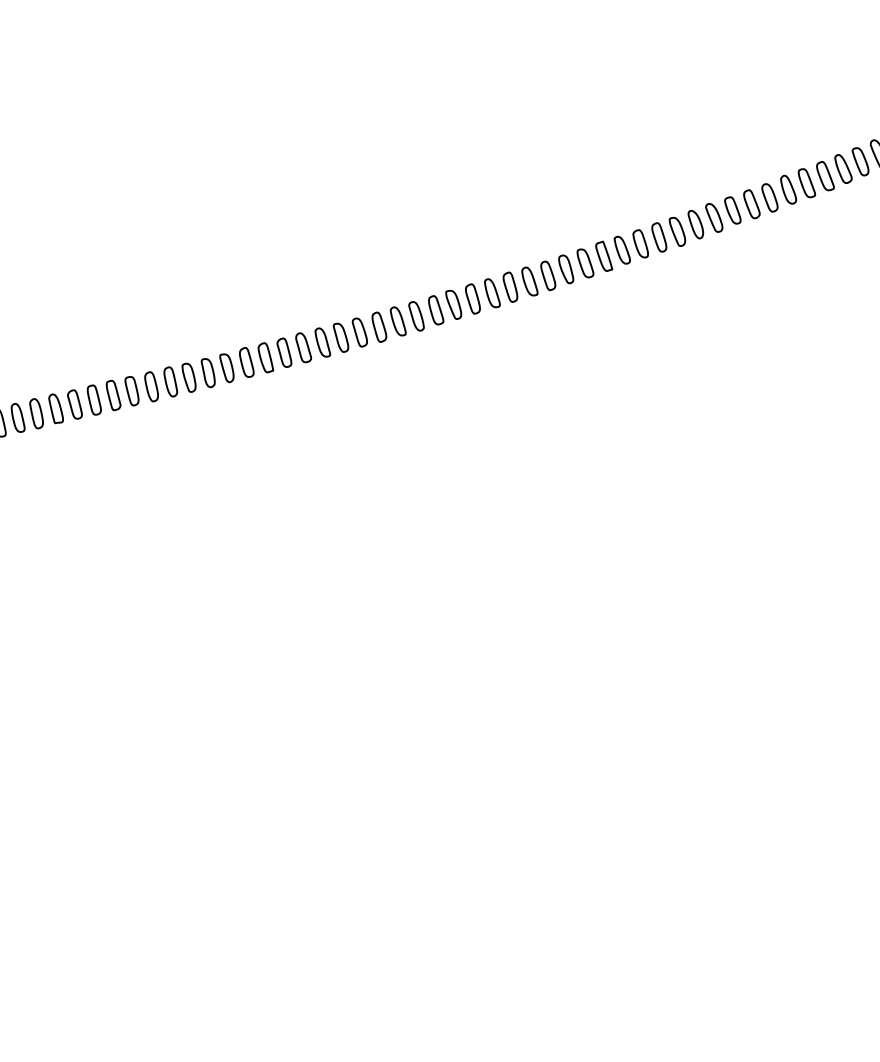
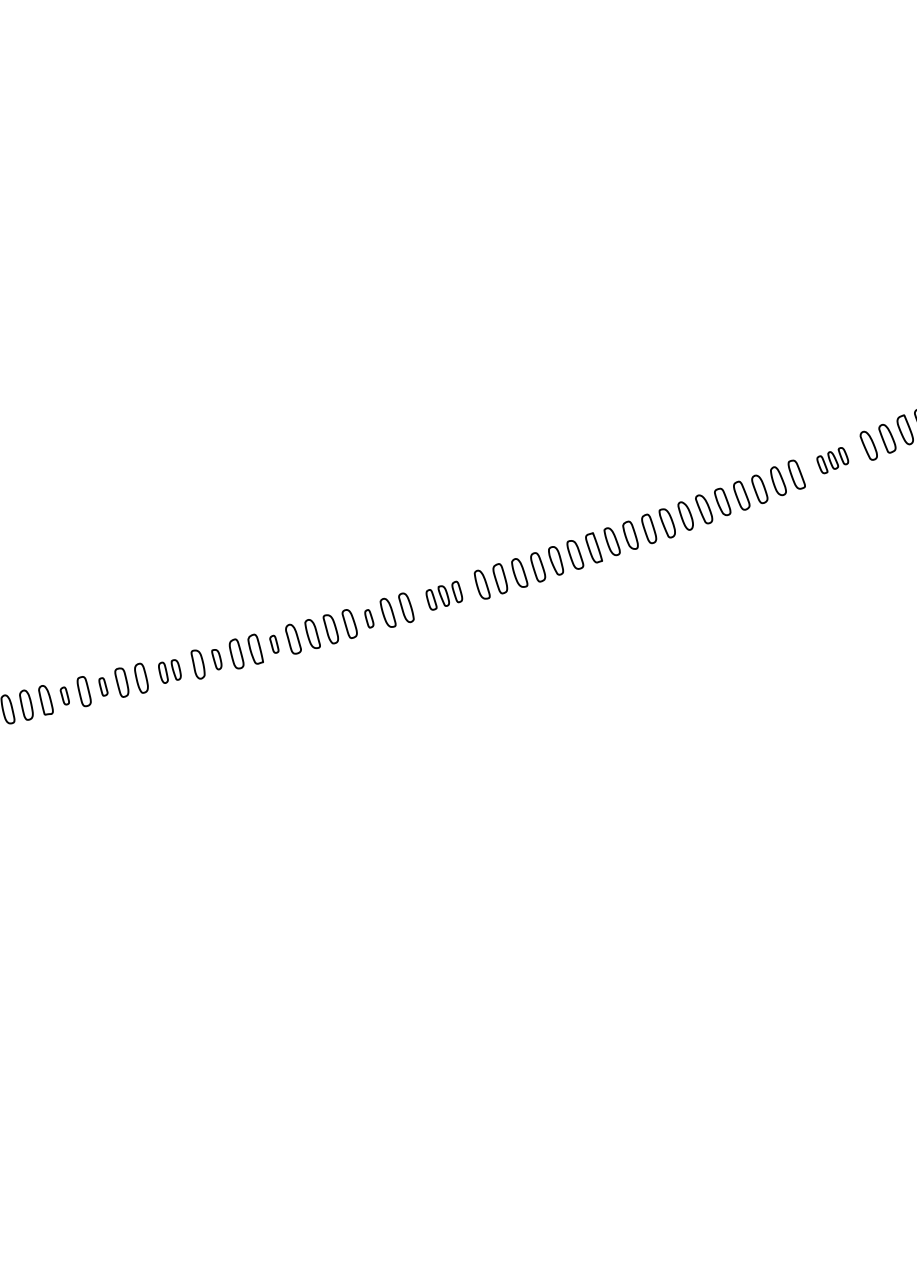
part: (842, 169) -> (832, 460), size x0.6
part: (454, 304) -> (444, 595), size x0.7
part: (379, 327) -> (369, 618), size x0.6
part: (284, 353) -> (274, 644), size x0.6
part: (226, 368) -> (216, 659), size x0.7
part: (179, 380) -> (169, 671), size x0.7
part: (113, 395) -> (103, 686), size x0.6
part: (74, 404) -> (64, 695), size x0.6

